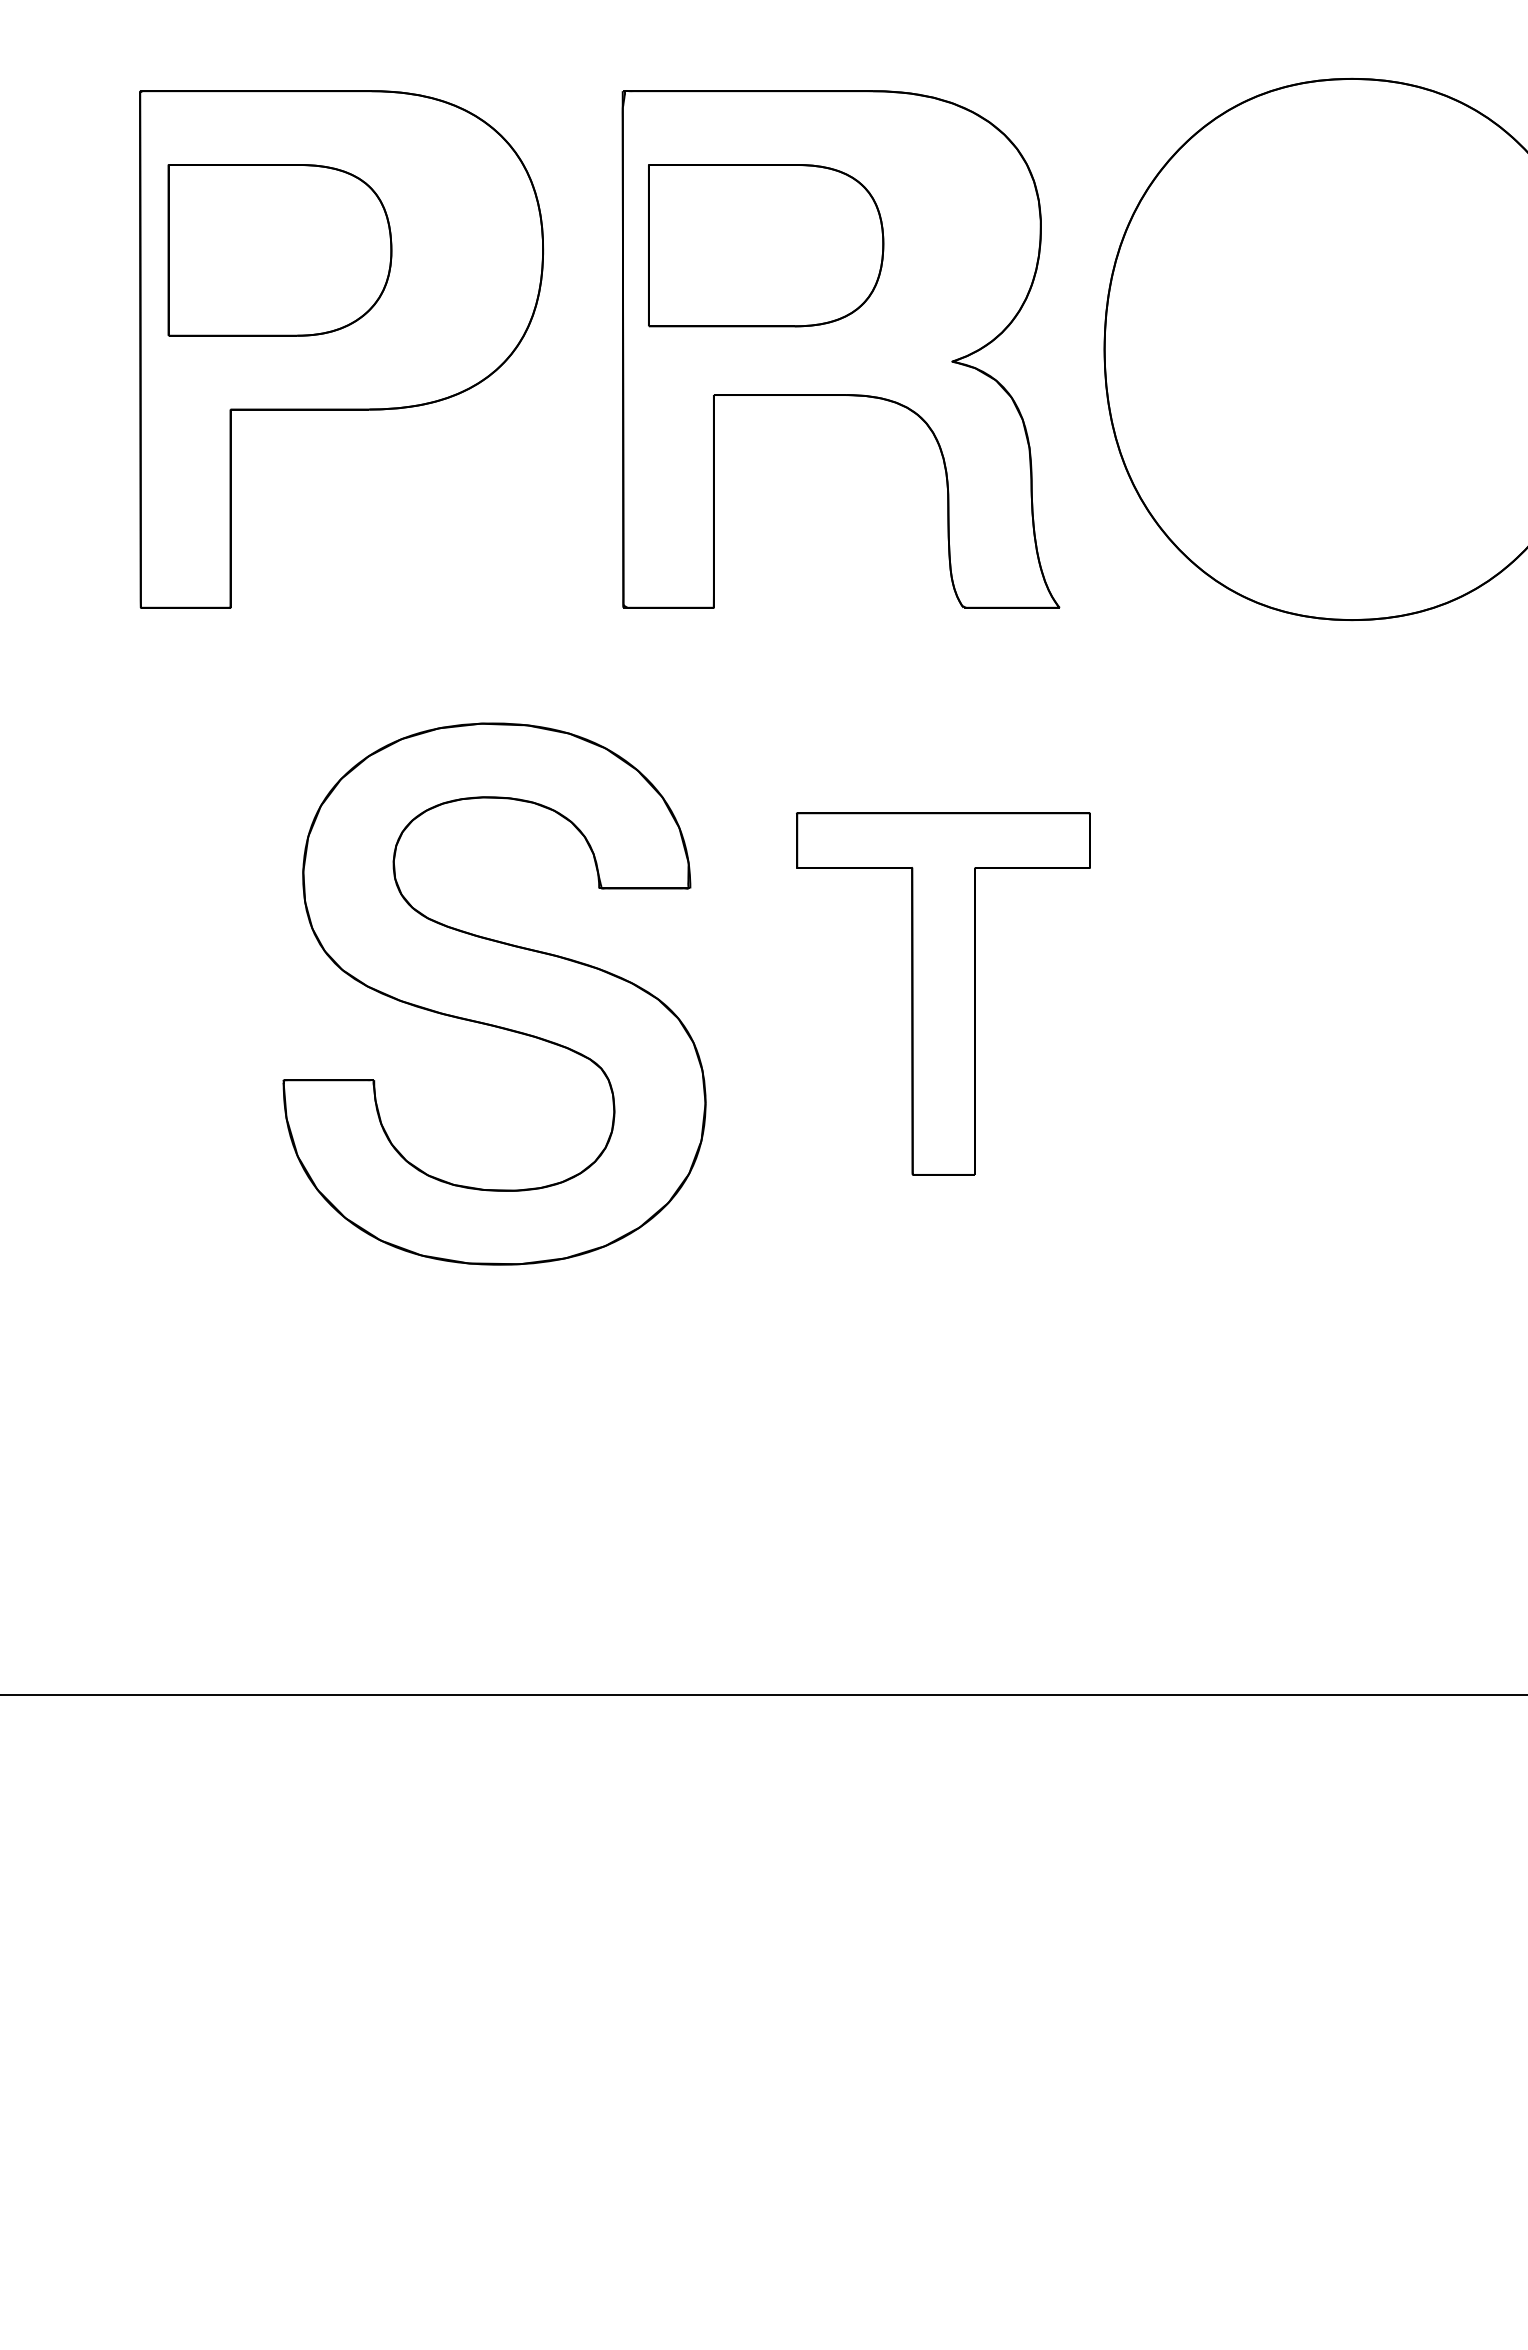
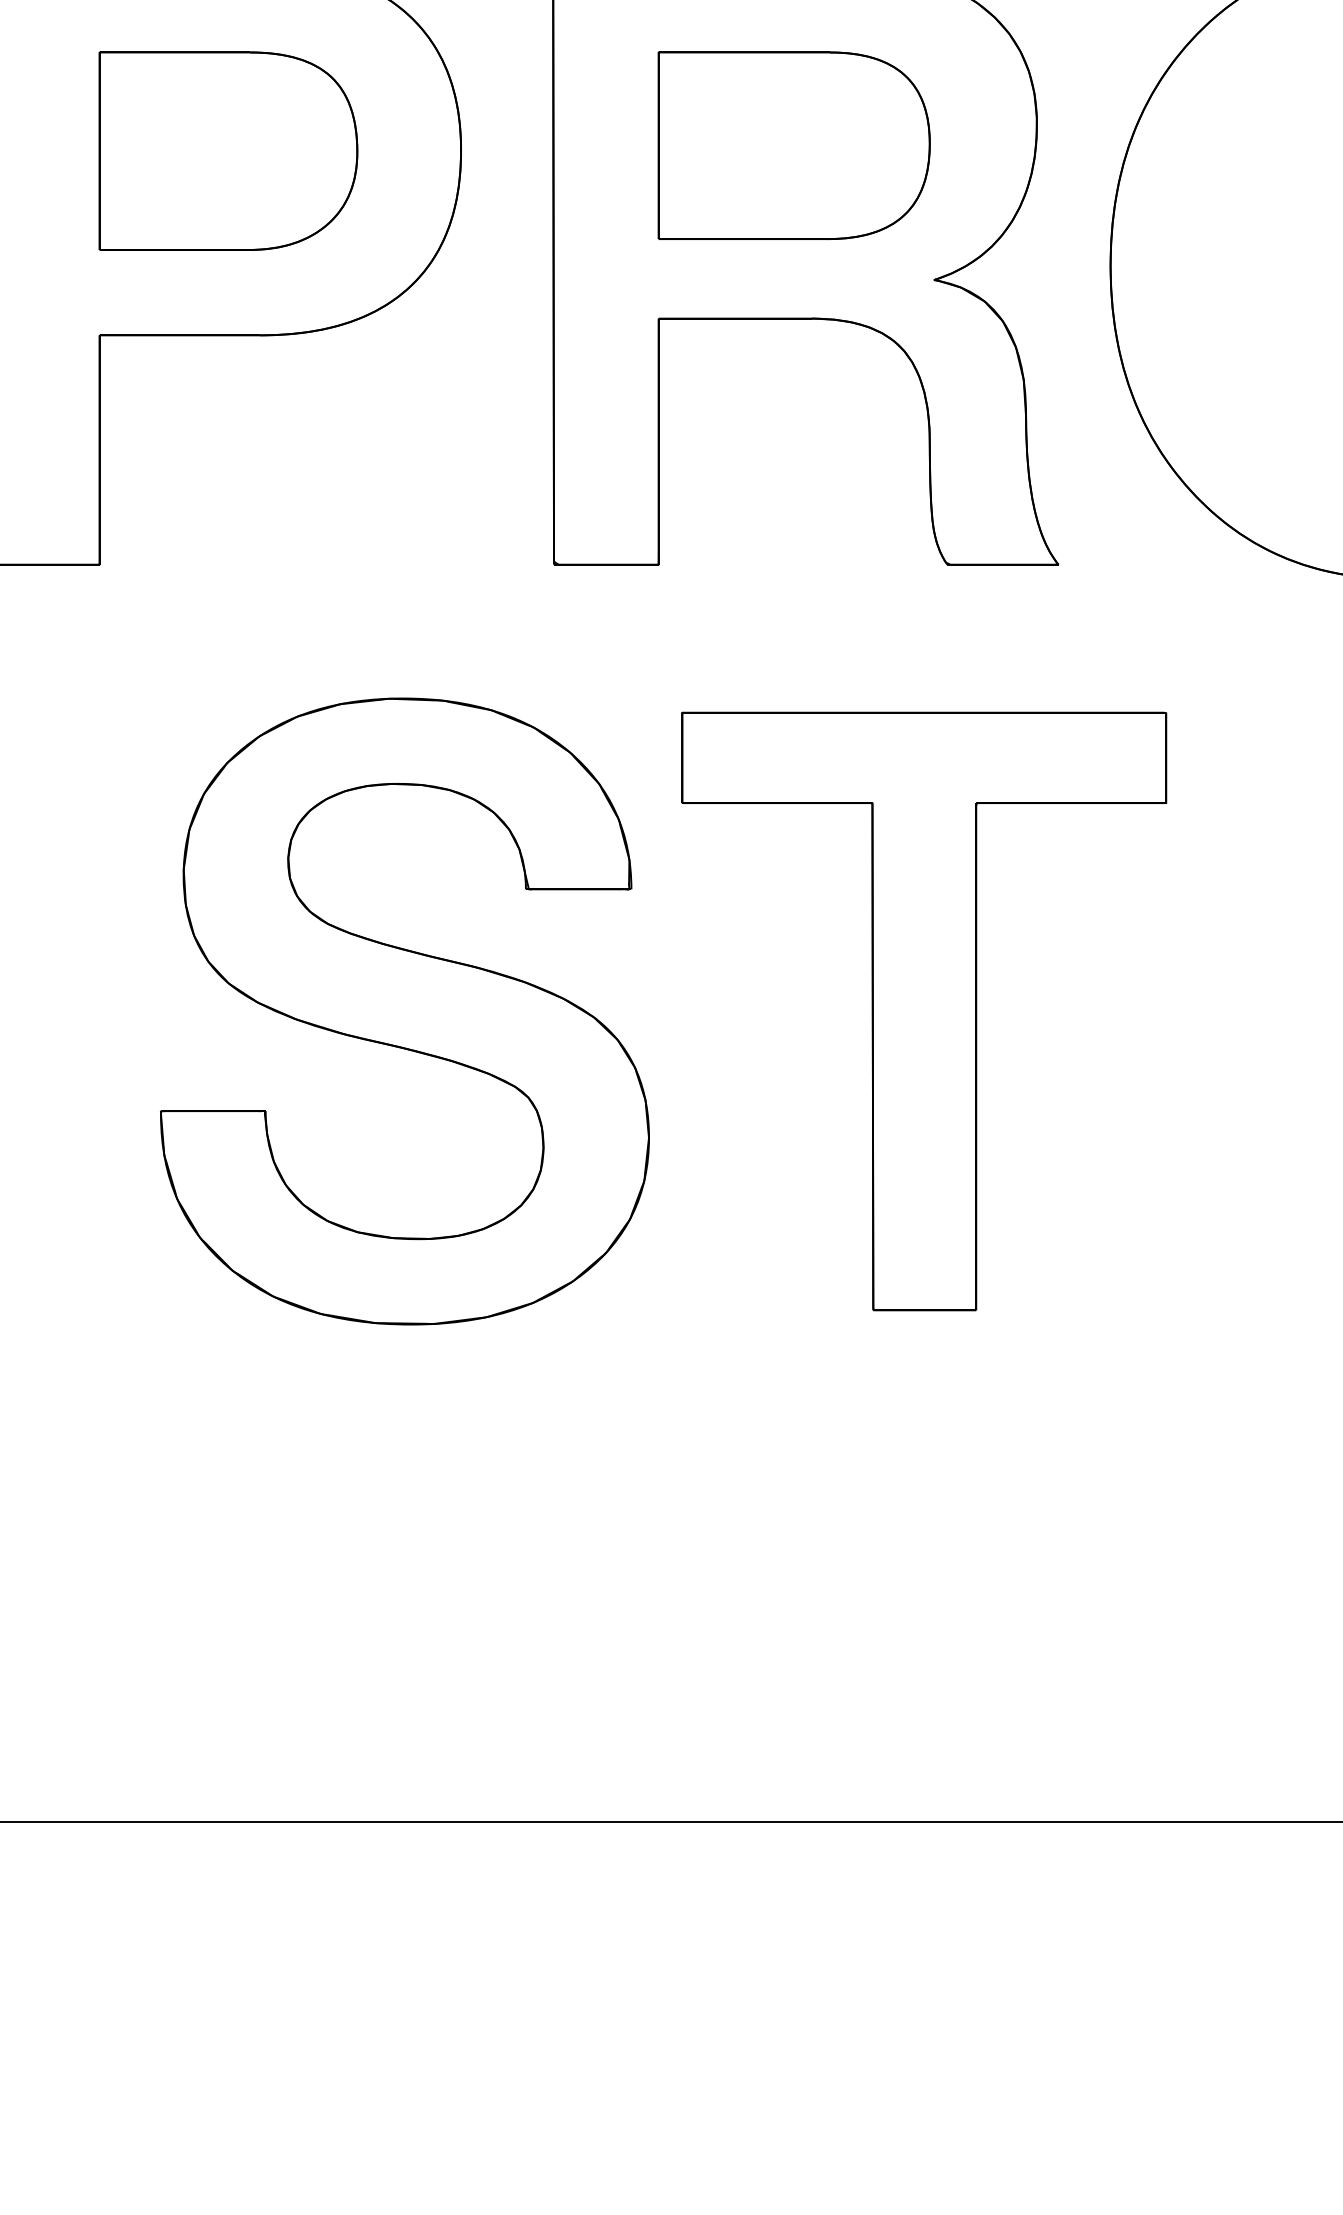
part: (766, 245) -> (794, 145), moved
part: (279, 250) -> (227, 151), moved
part: (943, 993) -> (924, 1010), size x1.43

